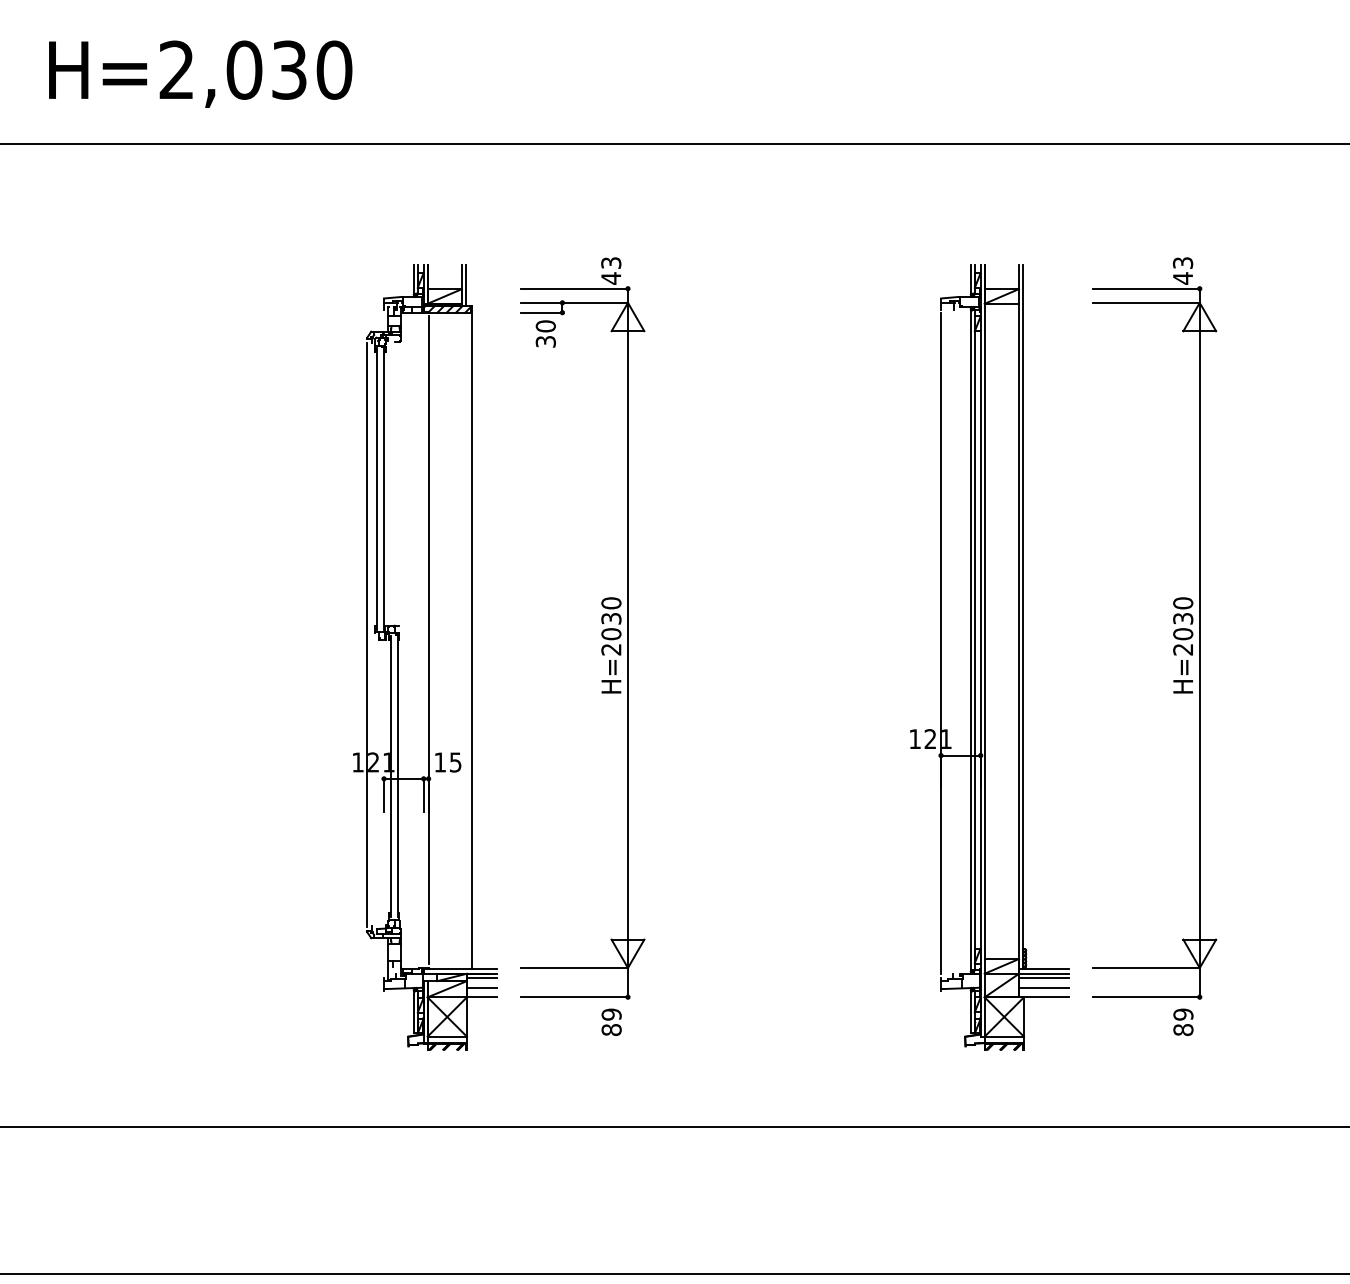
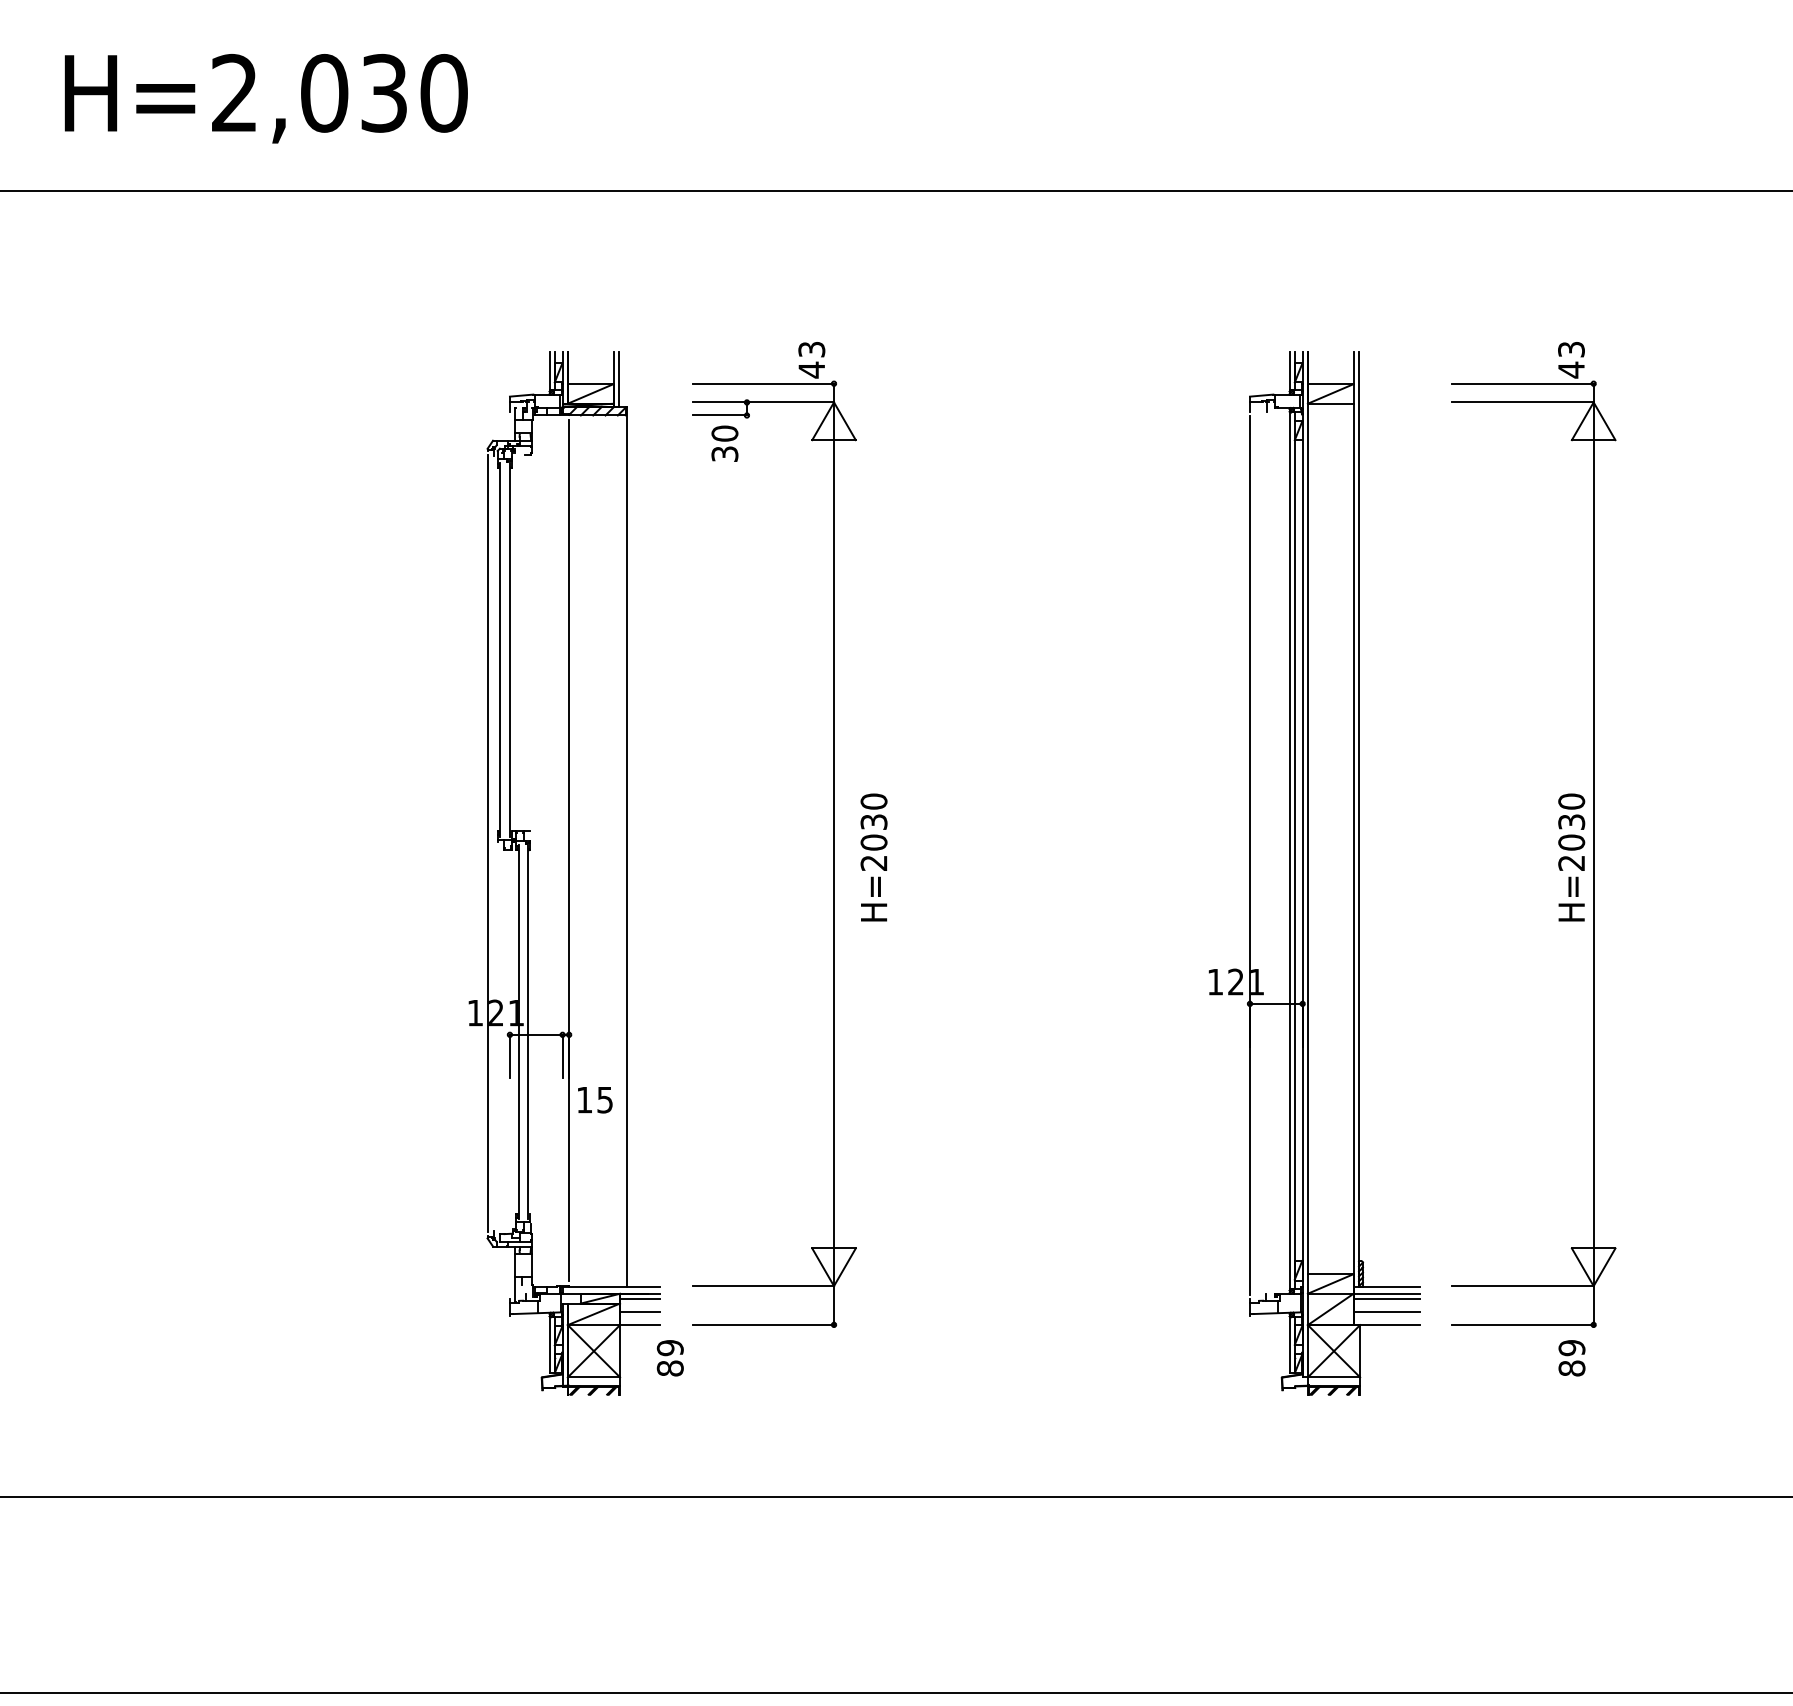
text: (611, 645) -> (873, 857), moved
text: (448, 762) -> (595, 1100), moved
text: (611, 1022) -> (669, 1358), moved

